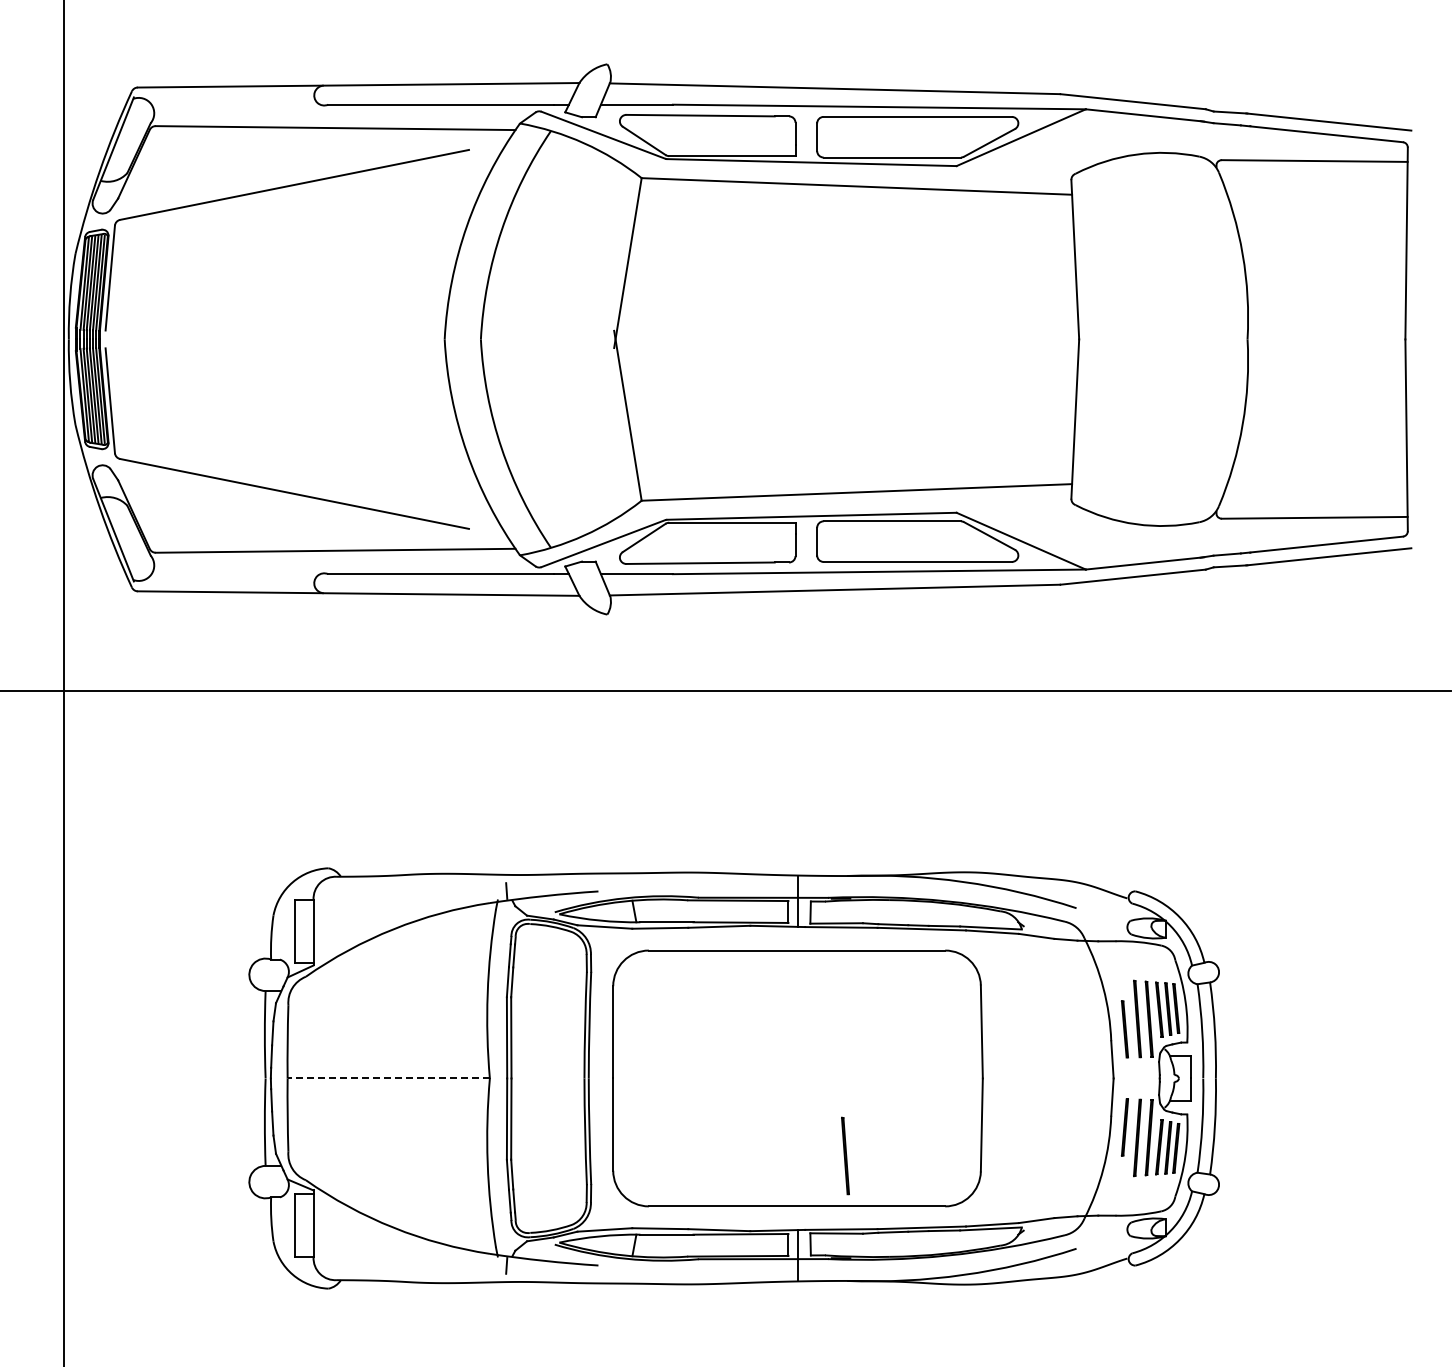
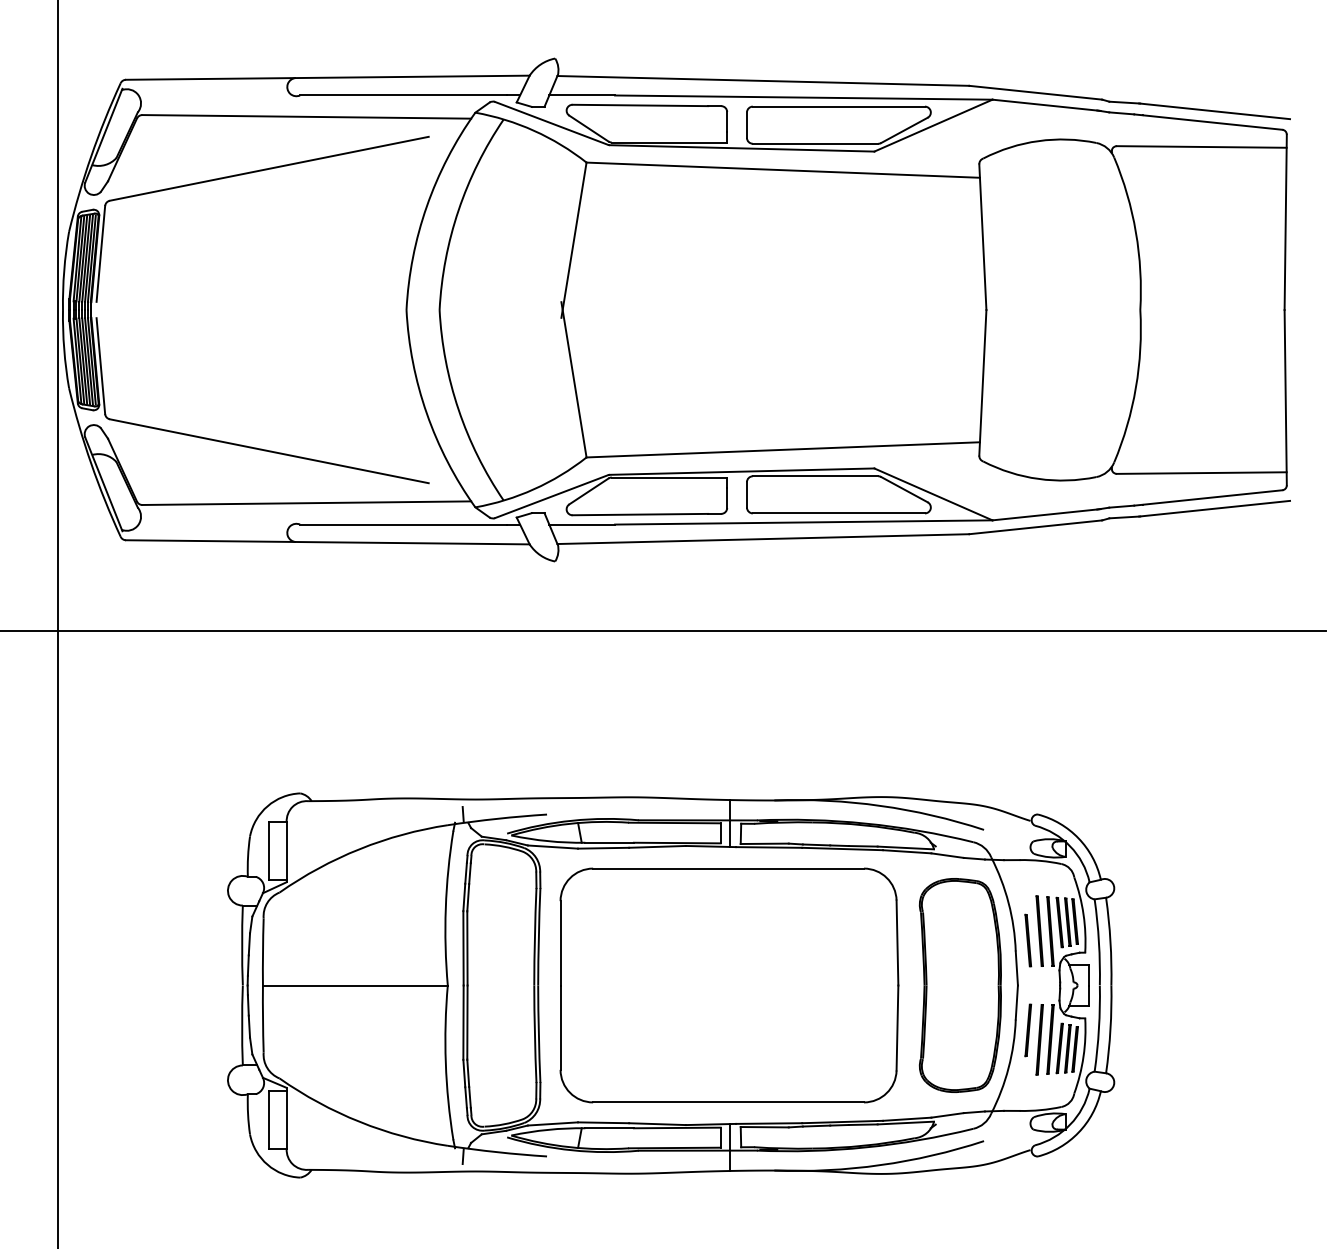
part: (1050, 1077) -> (960, 984), added
line: (388, 1078) -> (355, 985), dashed -> solid
line: (845, 1155) -> (772, 1055), removed

